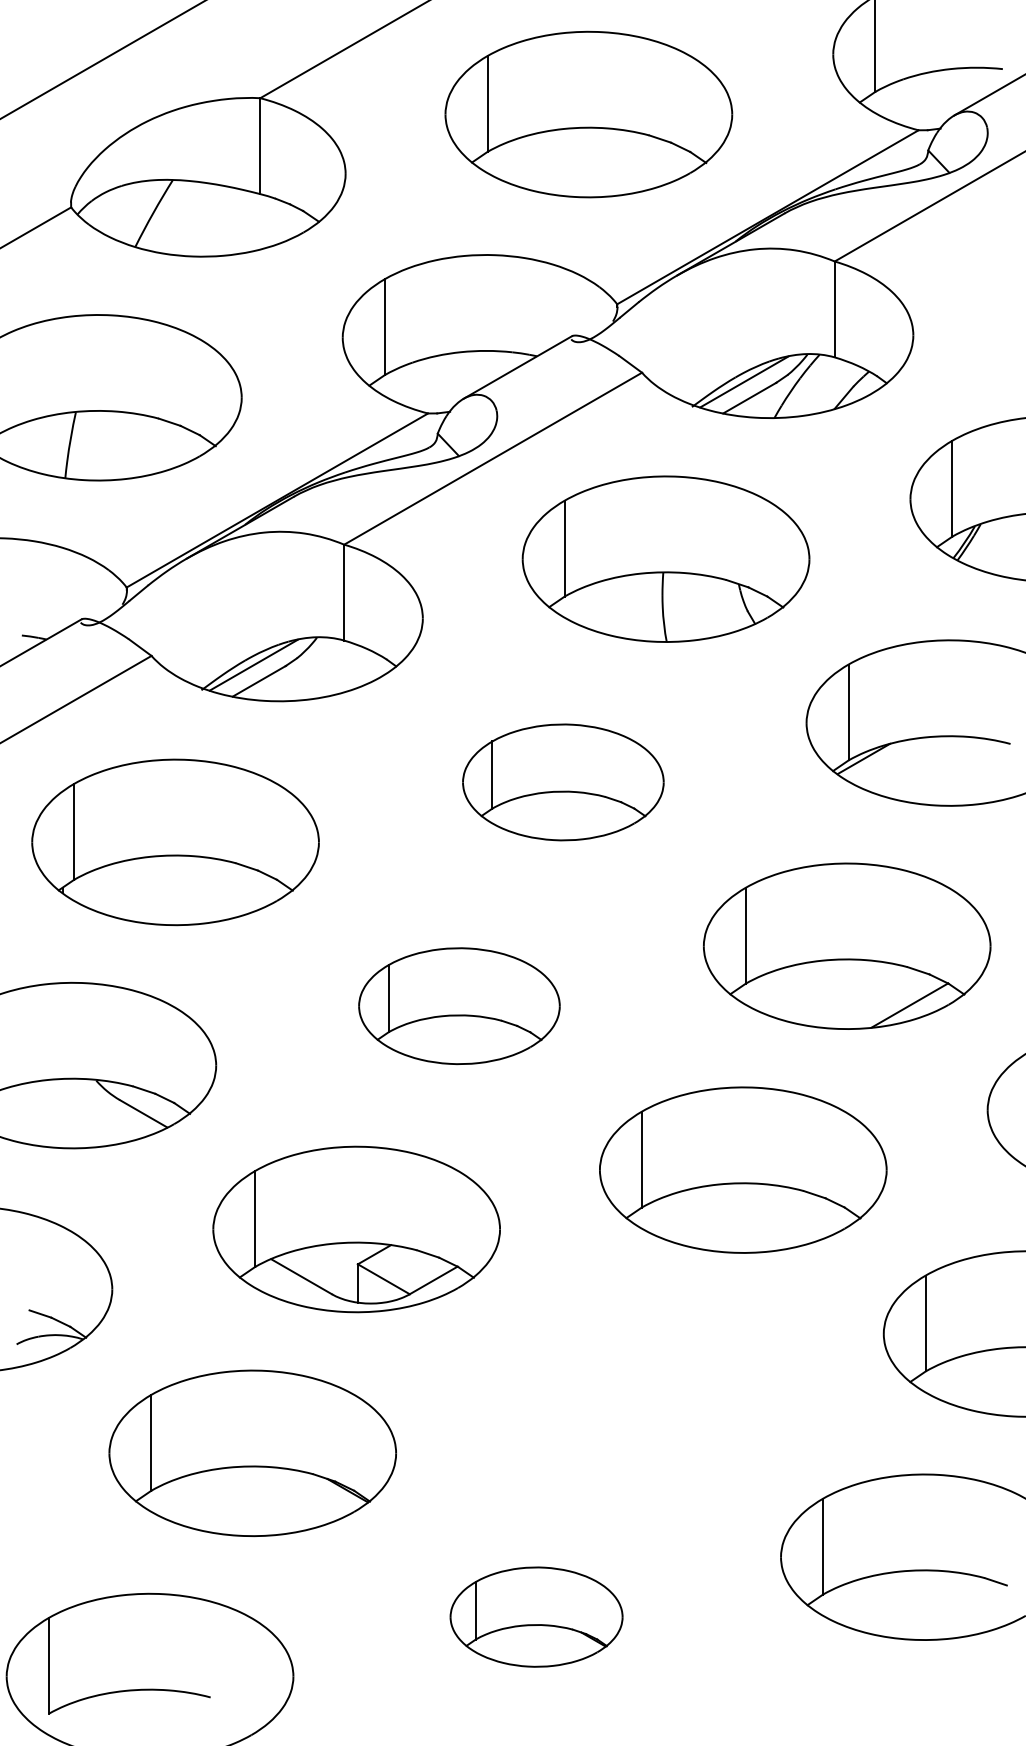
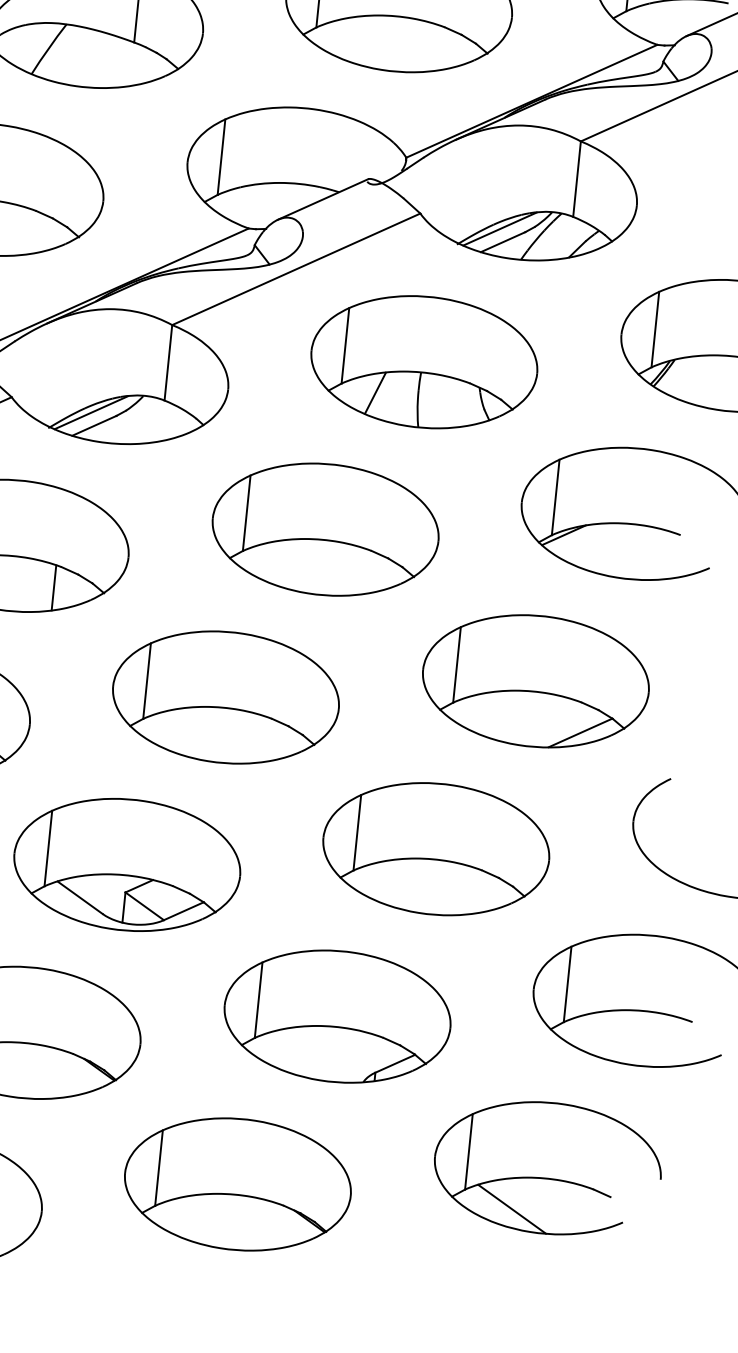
line: (608, 604) -> (375, 393), added
part: (563, 782) -> (325, 529), size x1.43
line: (229, 889) -> (54, 587), added
part: (459, 1005) -> (226, 696), size x1.43
part: (640, 1392) -> (337, 1015), added
line: (884, 1612) -> (512, 1208), added
part: (536, 1616) -> (237, 1183), size x1.67

